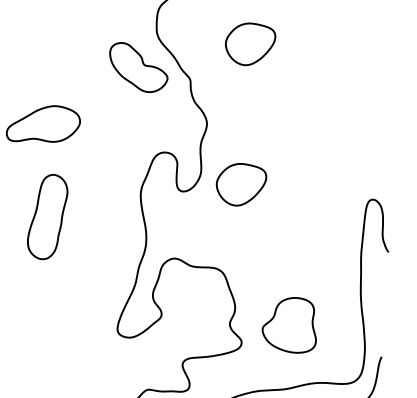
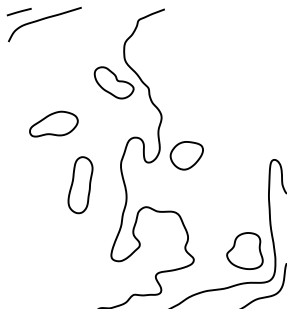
part: (249, 44) -> (186, 62), removed
part: (47, 217) -> (80, 185), moved
part: (289, 324) -> (244, 250), moved

